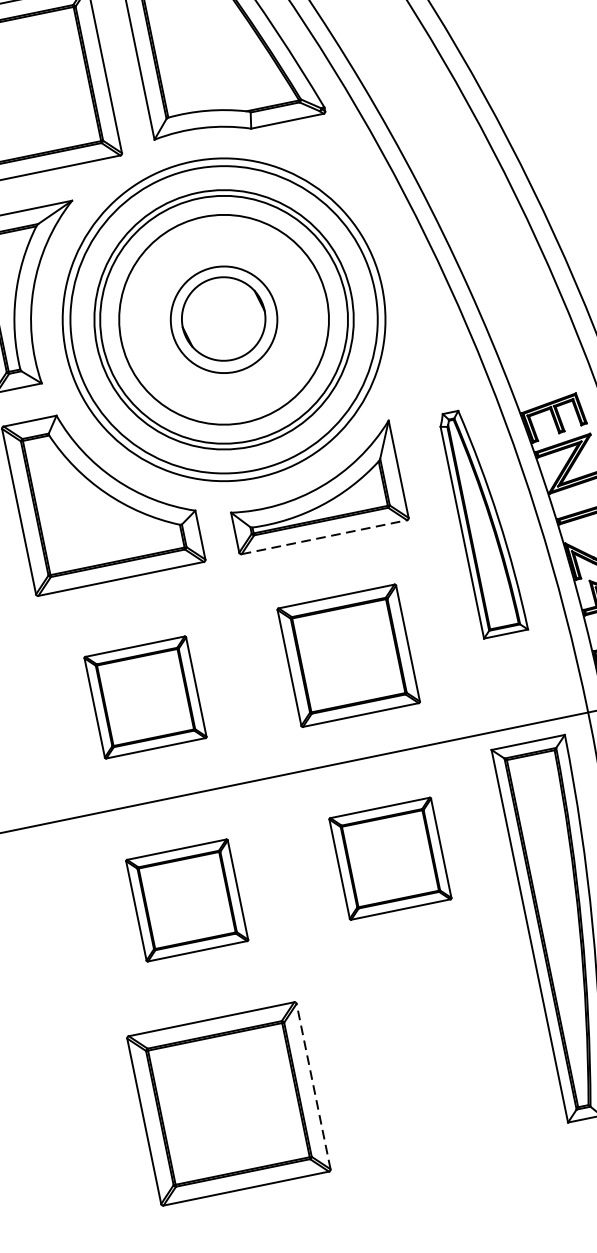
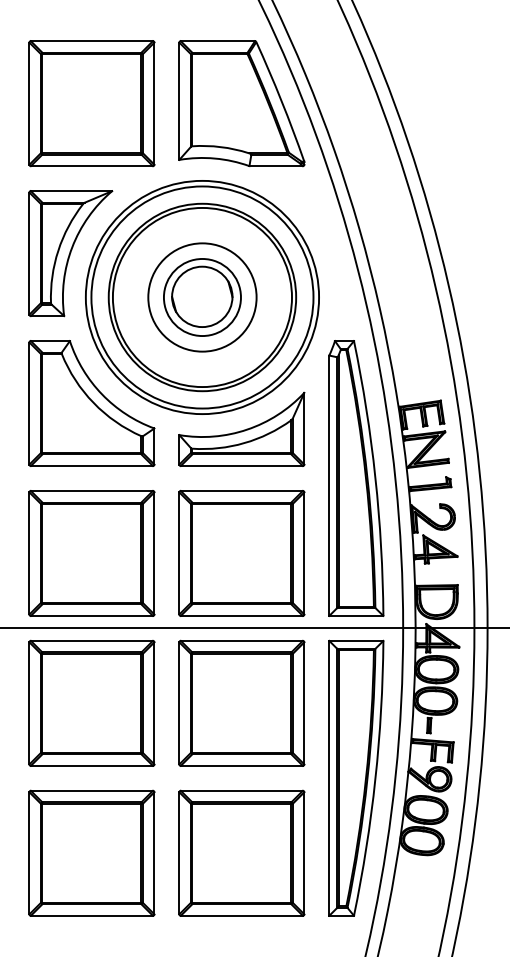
circle: (224, 319) -> (202, 297), size x0.71
part: (483, 522) -> (356, 478), size x1.67
line: (325, 537) -> (242, 466), dashed -> solid
part: (348, 655) -> (241, 553), size x1.43
part: (144, 697) -> (91, 553), size x1.67
part: (389, 857) -> (241, 702), size x1.67
part: (186, 899) -> (91, 702), size x1.67
part: (431, 1061) -> (241, 852), added
line: (313, 1085) -> (154, 852), dashed -> solid

